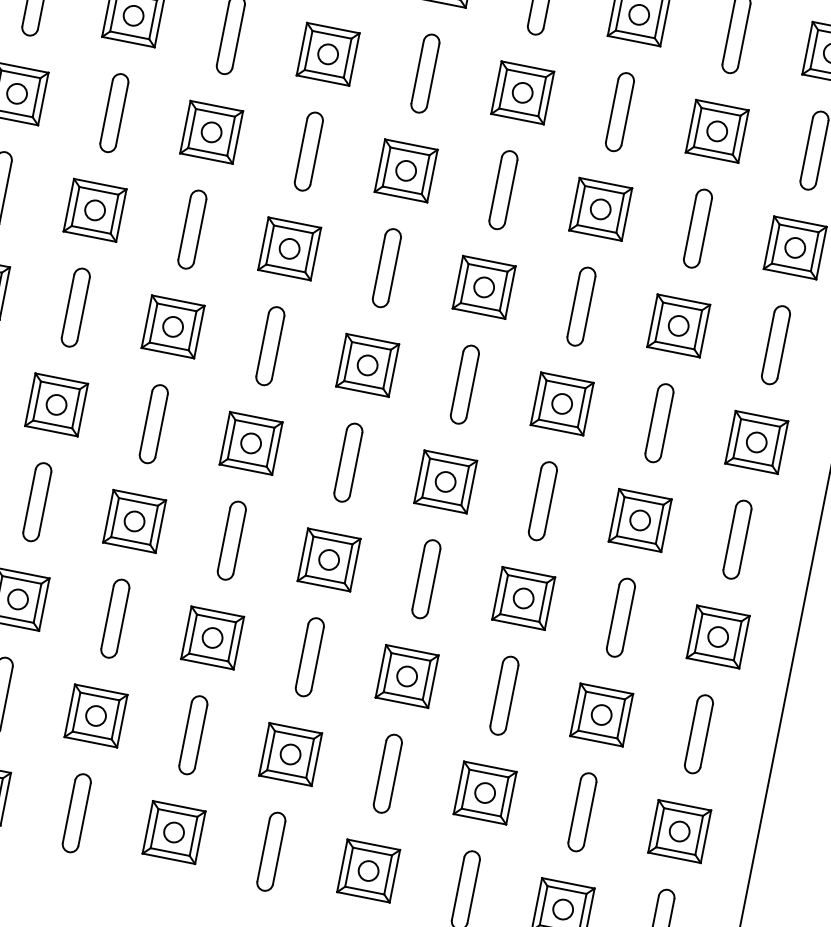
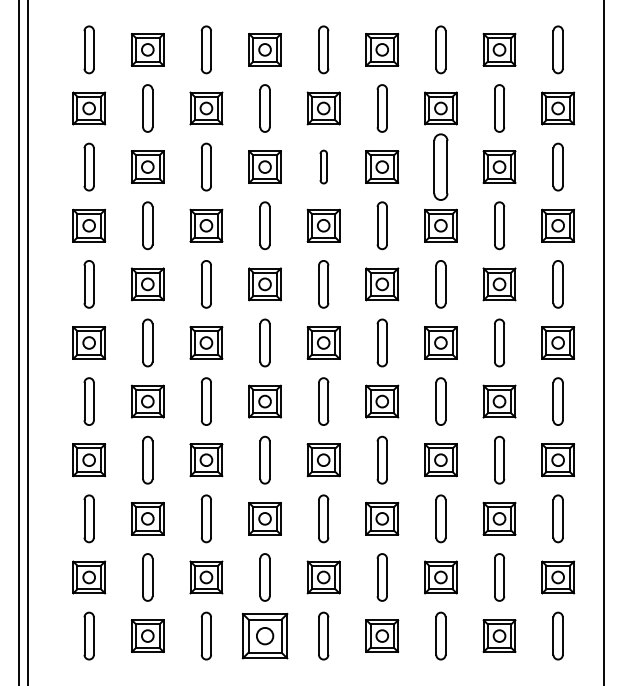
part: (425, 72) -> (323, 166), size x0.7
part: (619, 110) -> (440, 166), size x1.4
part: (173, 831) -> (264, 635), size x1.4

